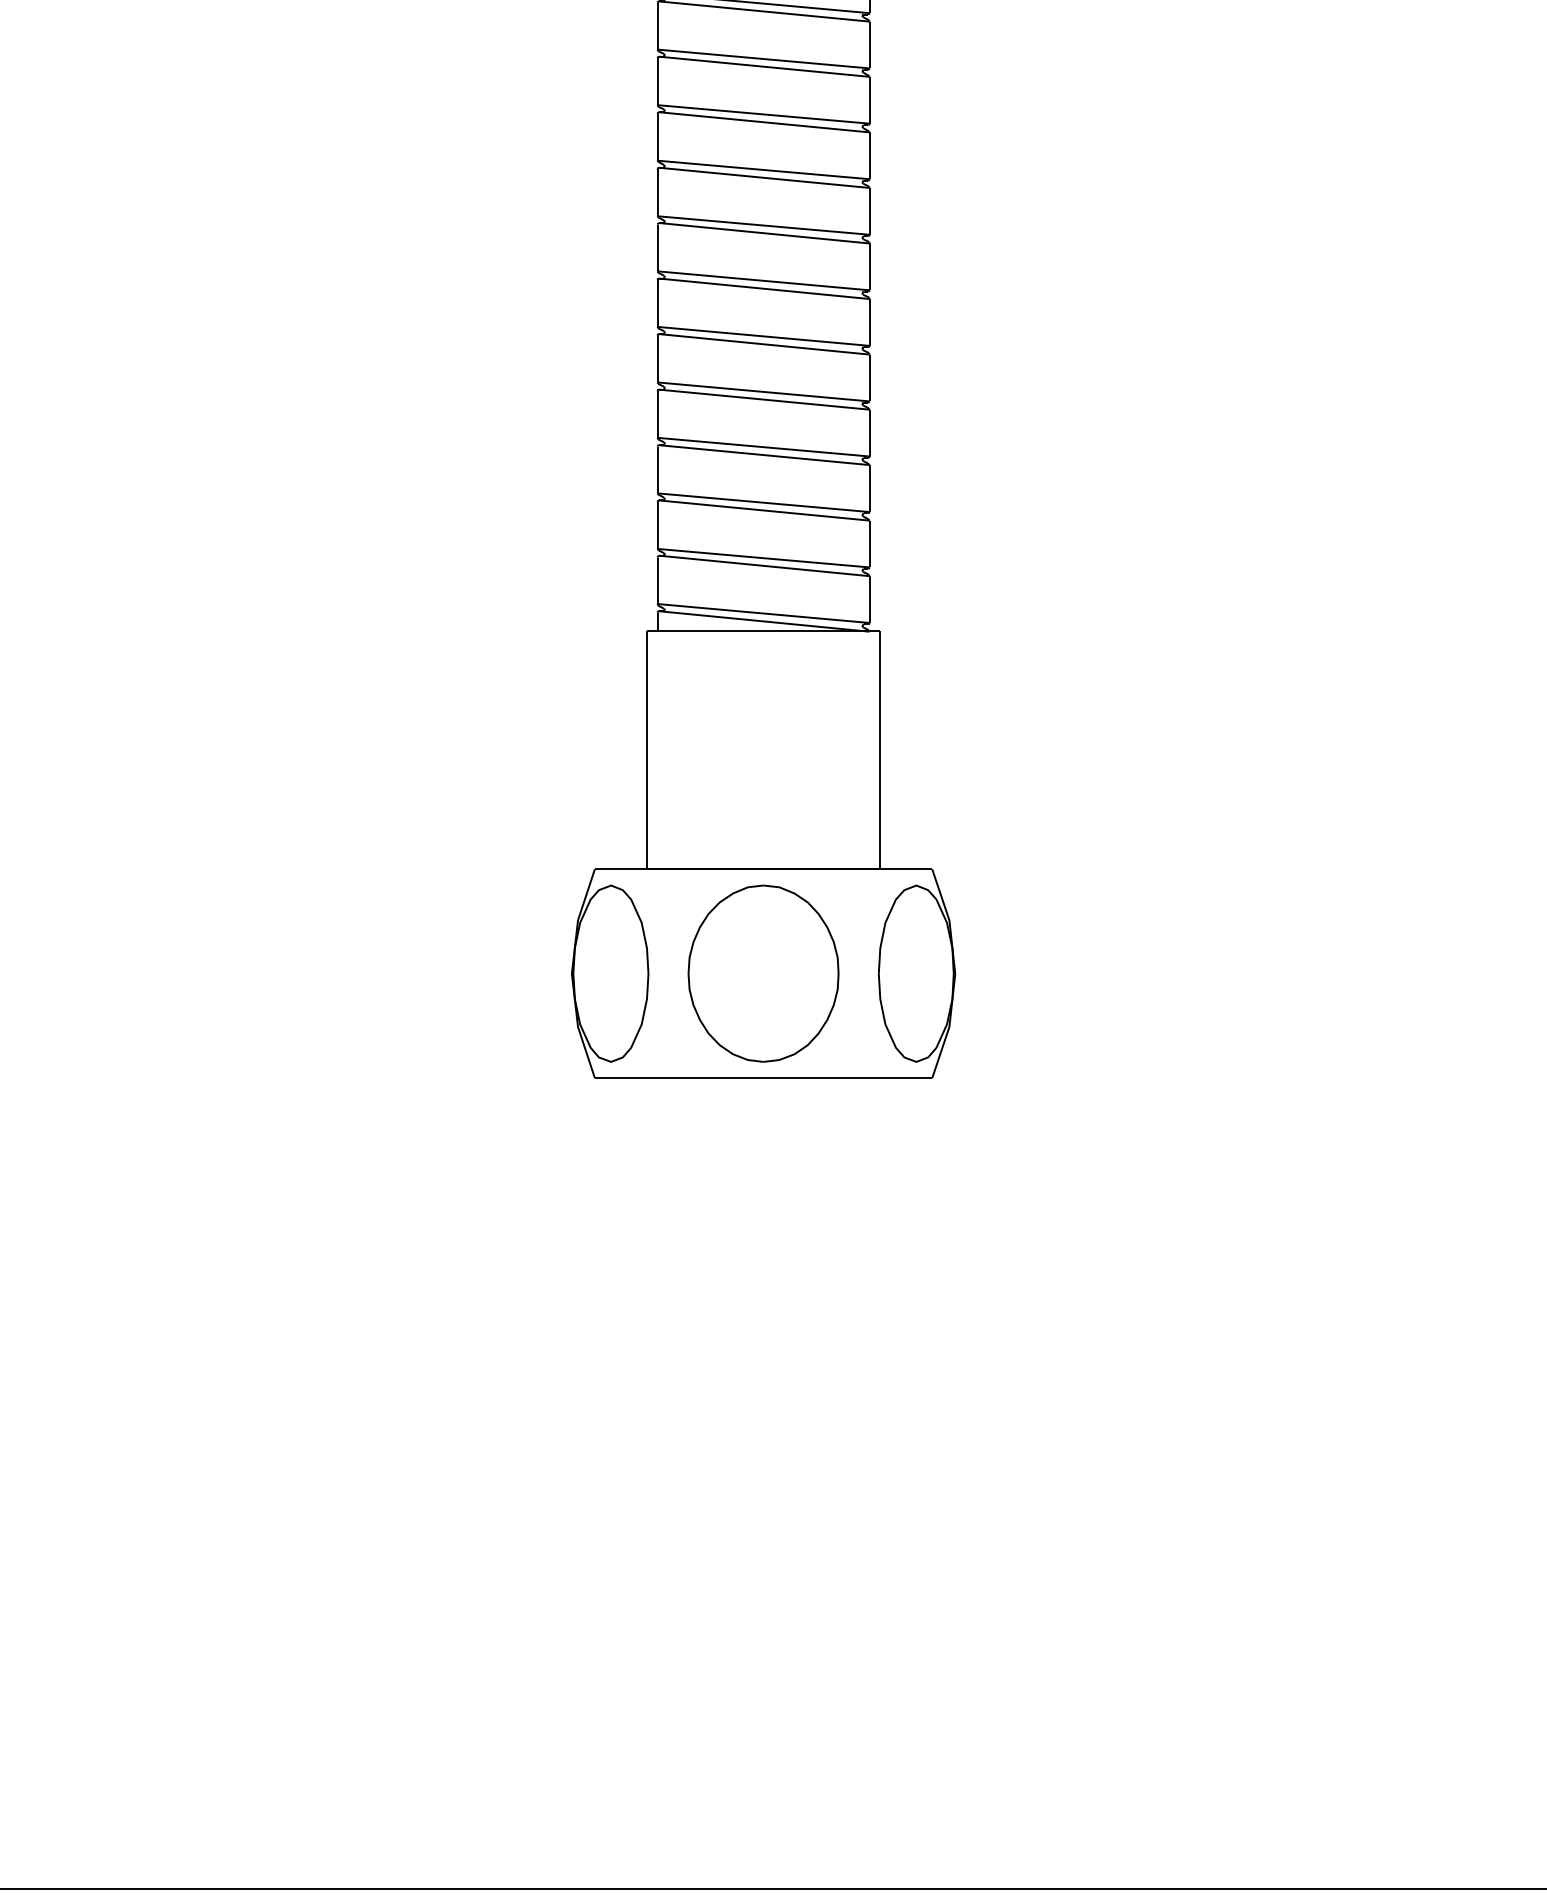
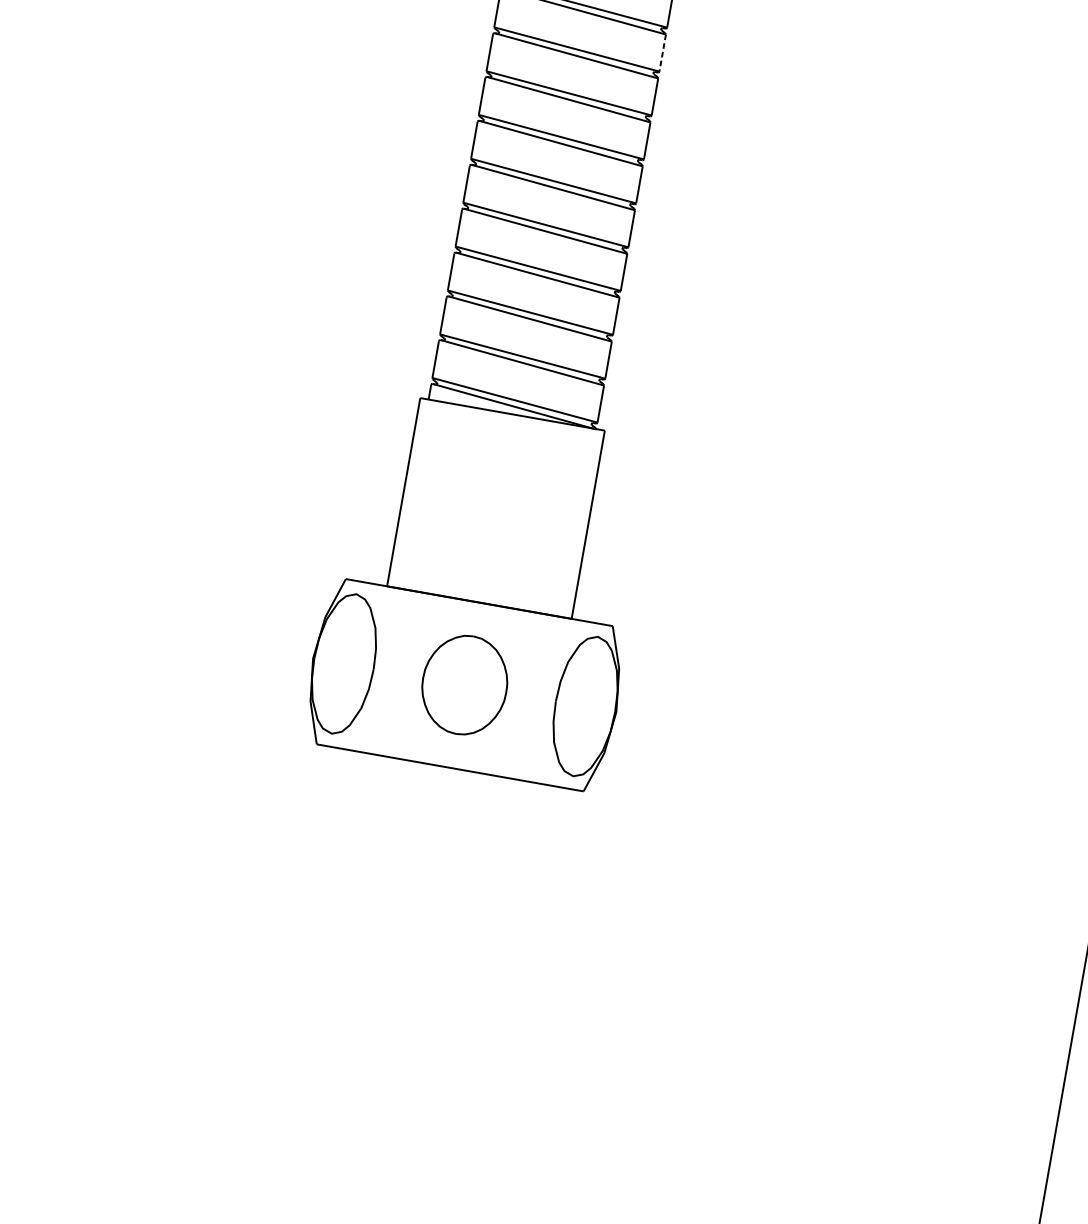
line: (869, 156) -> (662, 53), solid -> dashed
part: (763, 973) -> (464, 685), size x0.7

